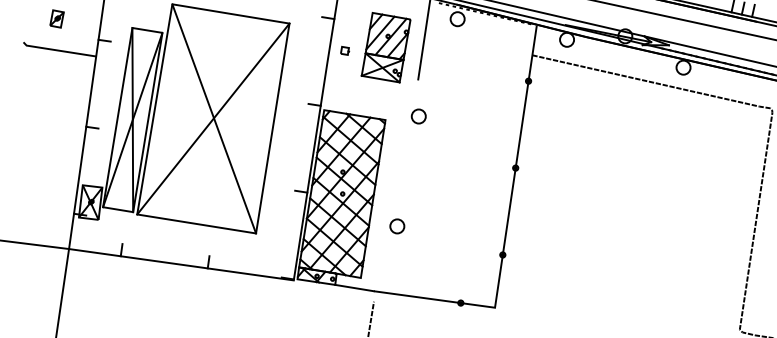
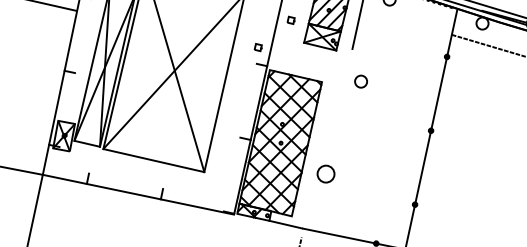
part: (309, 84) -> (258, 47), added
part: (418, 116) -> (360, 81), moved
part: (397, 226) -> (326, 174), size x1.4

